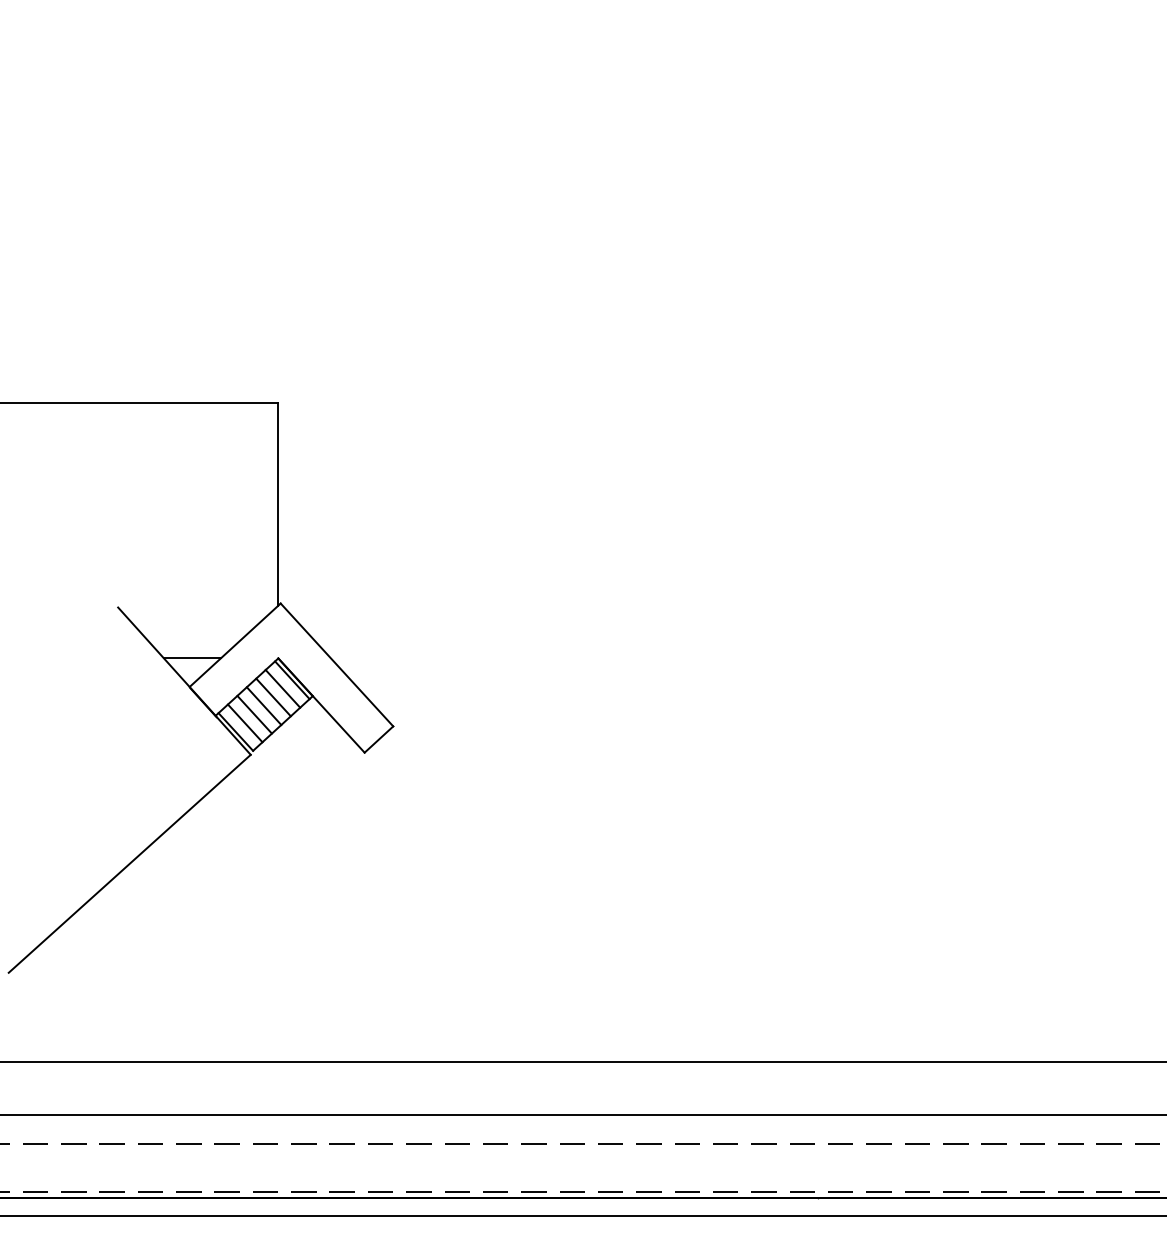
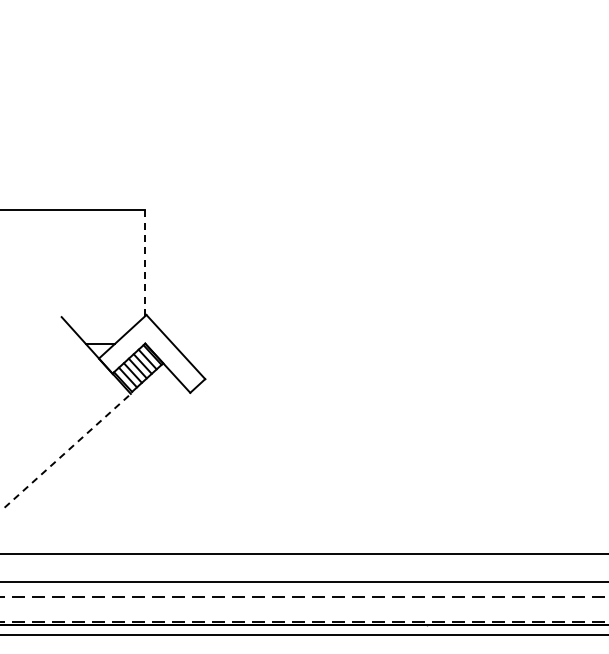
line: (278, 504) -> (145, 263), solid -> dashed
line: (129, 863) -> (67, 450), solid -> dashed

